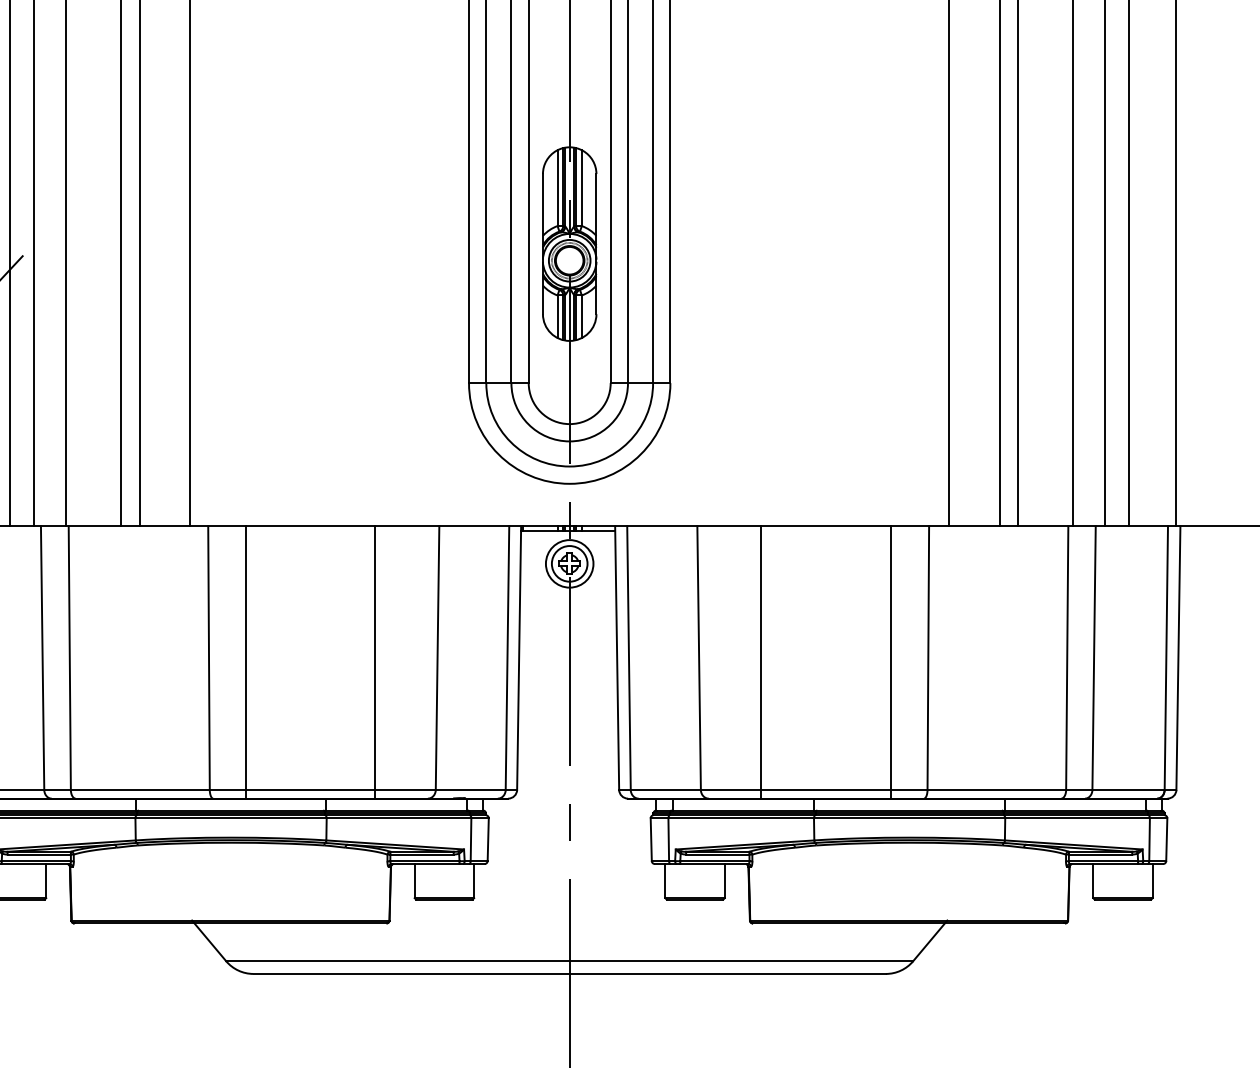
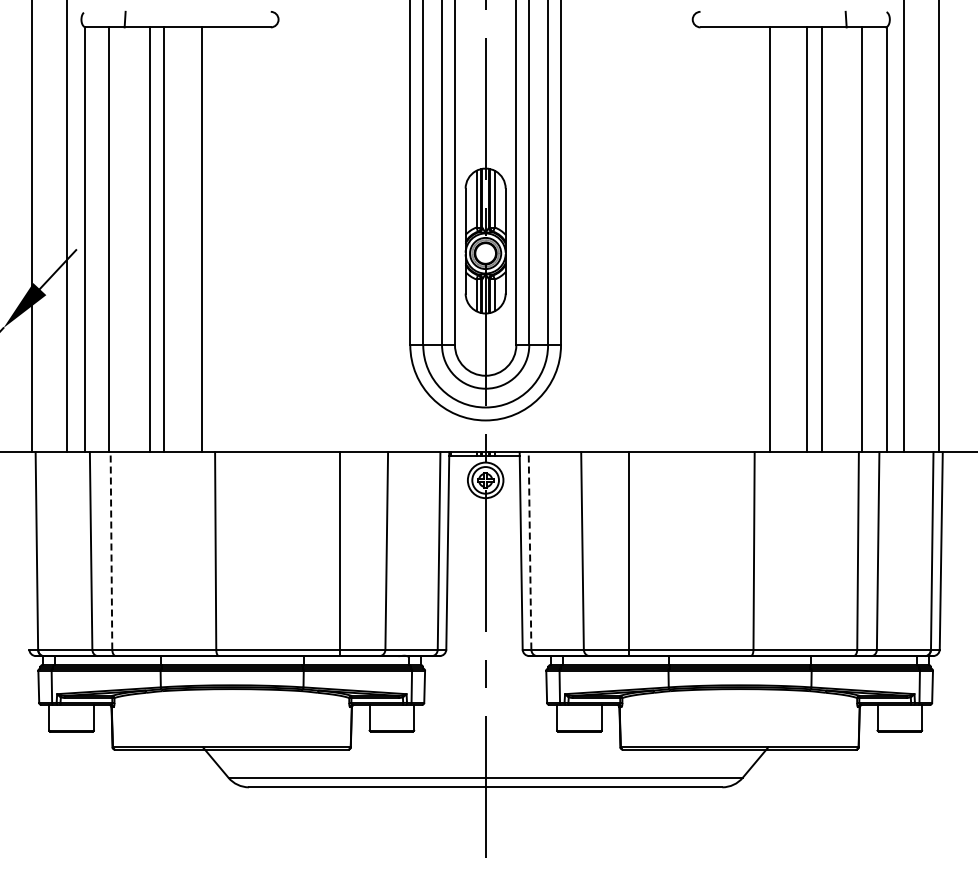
line: (69, 657) -> (111, 550), solid -> dashed
line: (629, 657) -> (530, 550), solid -> dashed
line: (246, 662) -> (243, 554), removed
line: (891, 662) -> (726, 554), removed

